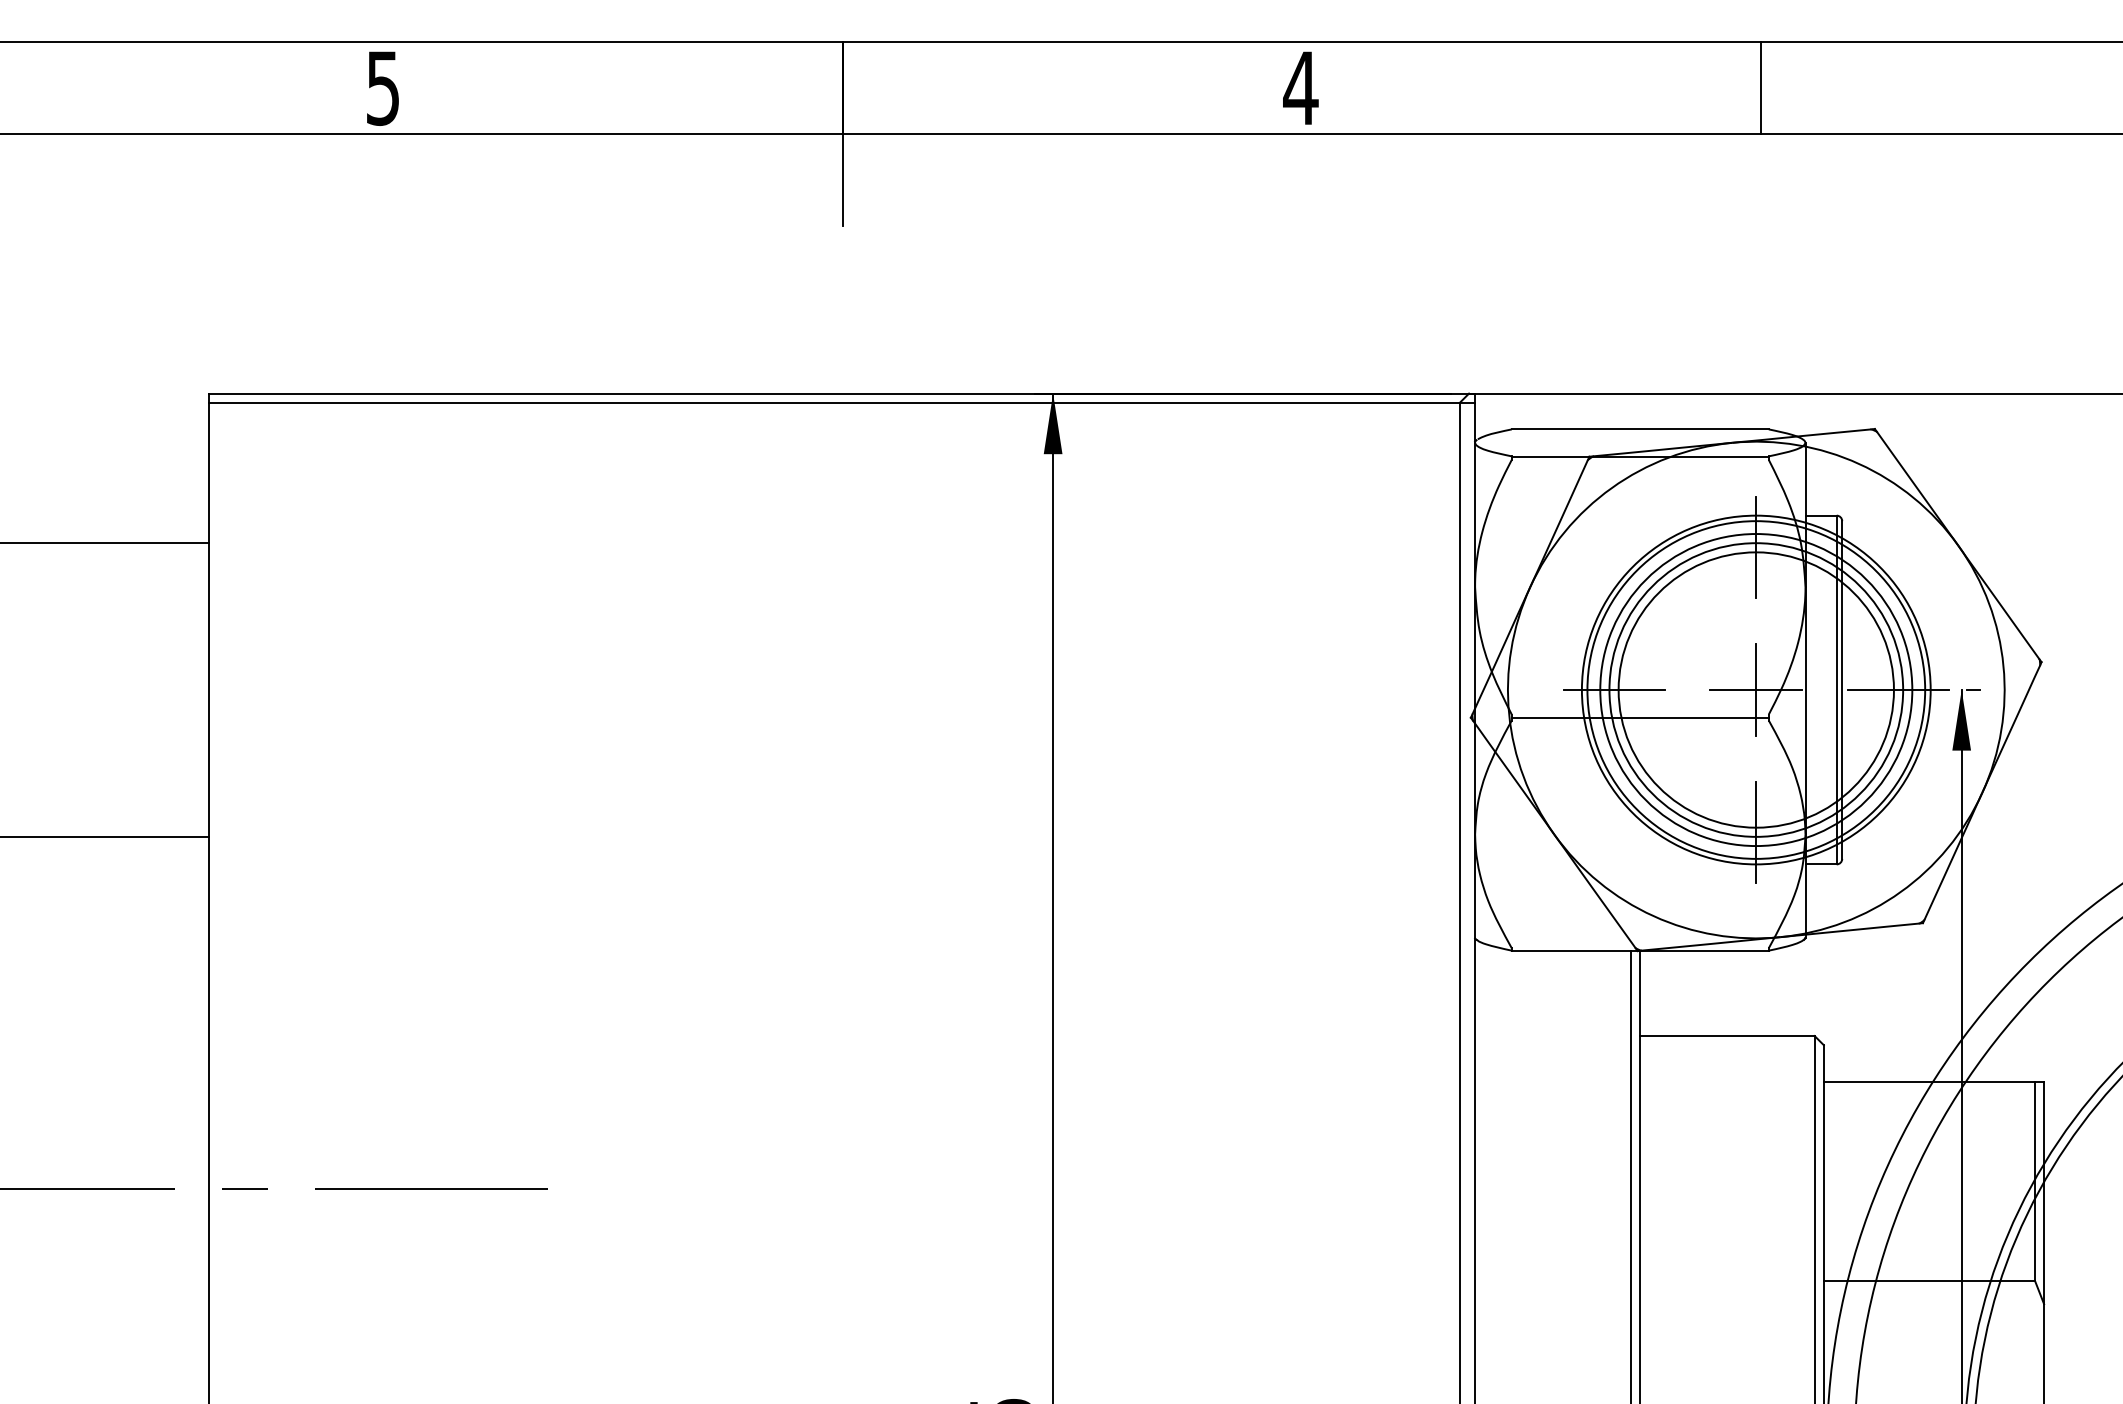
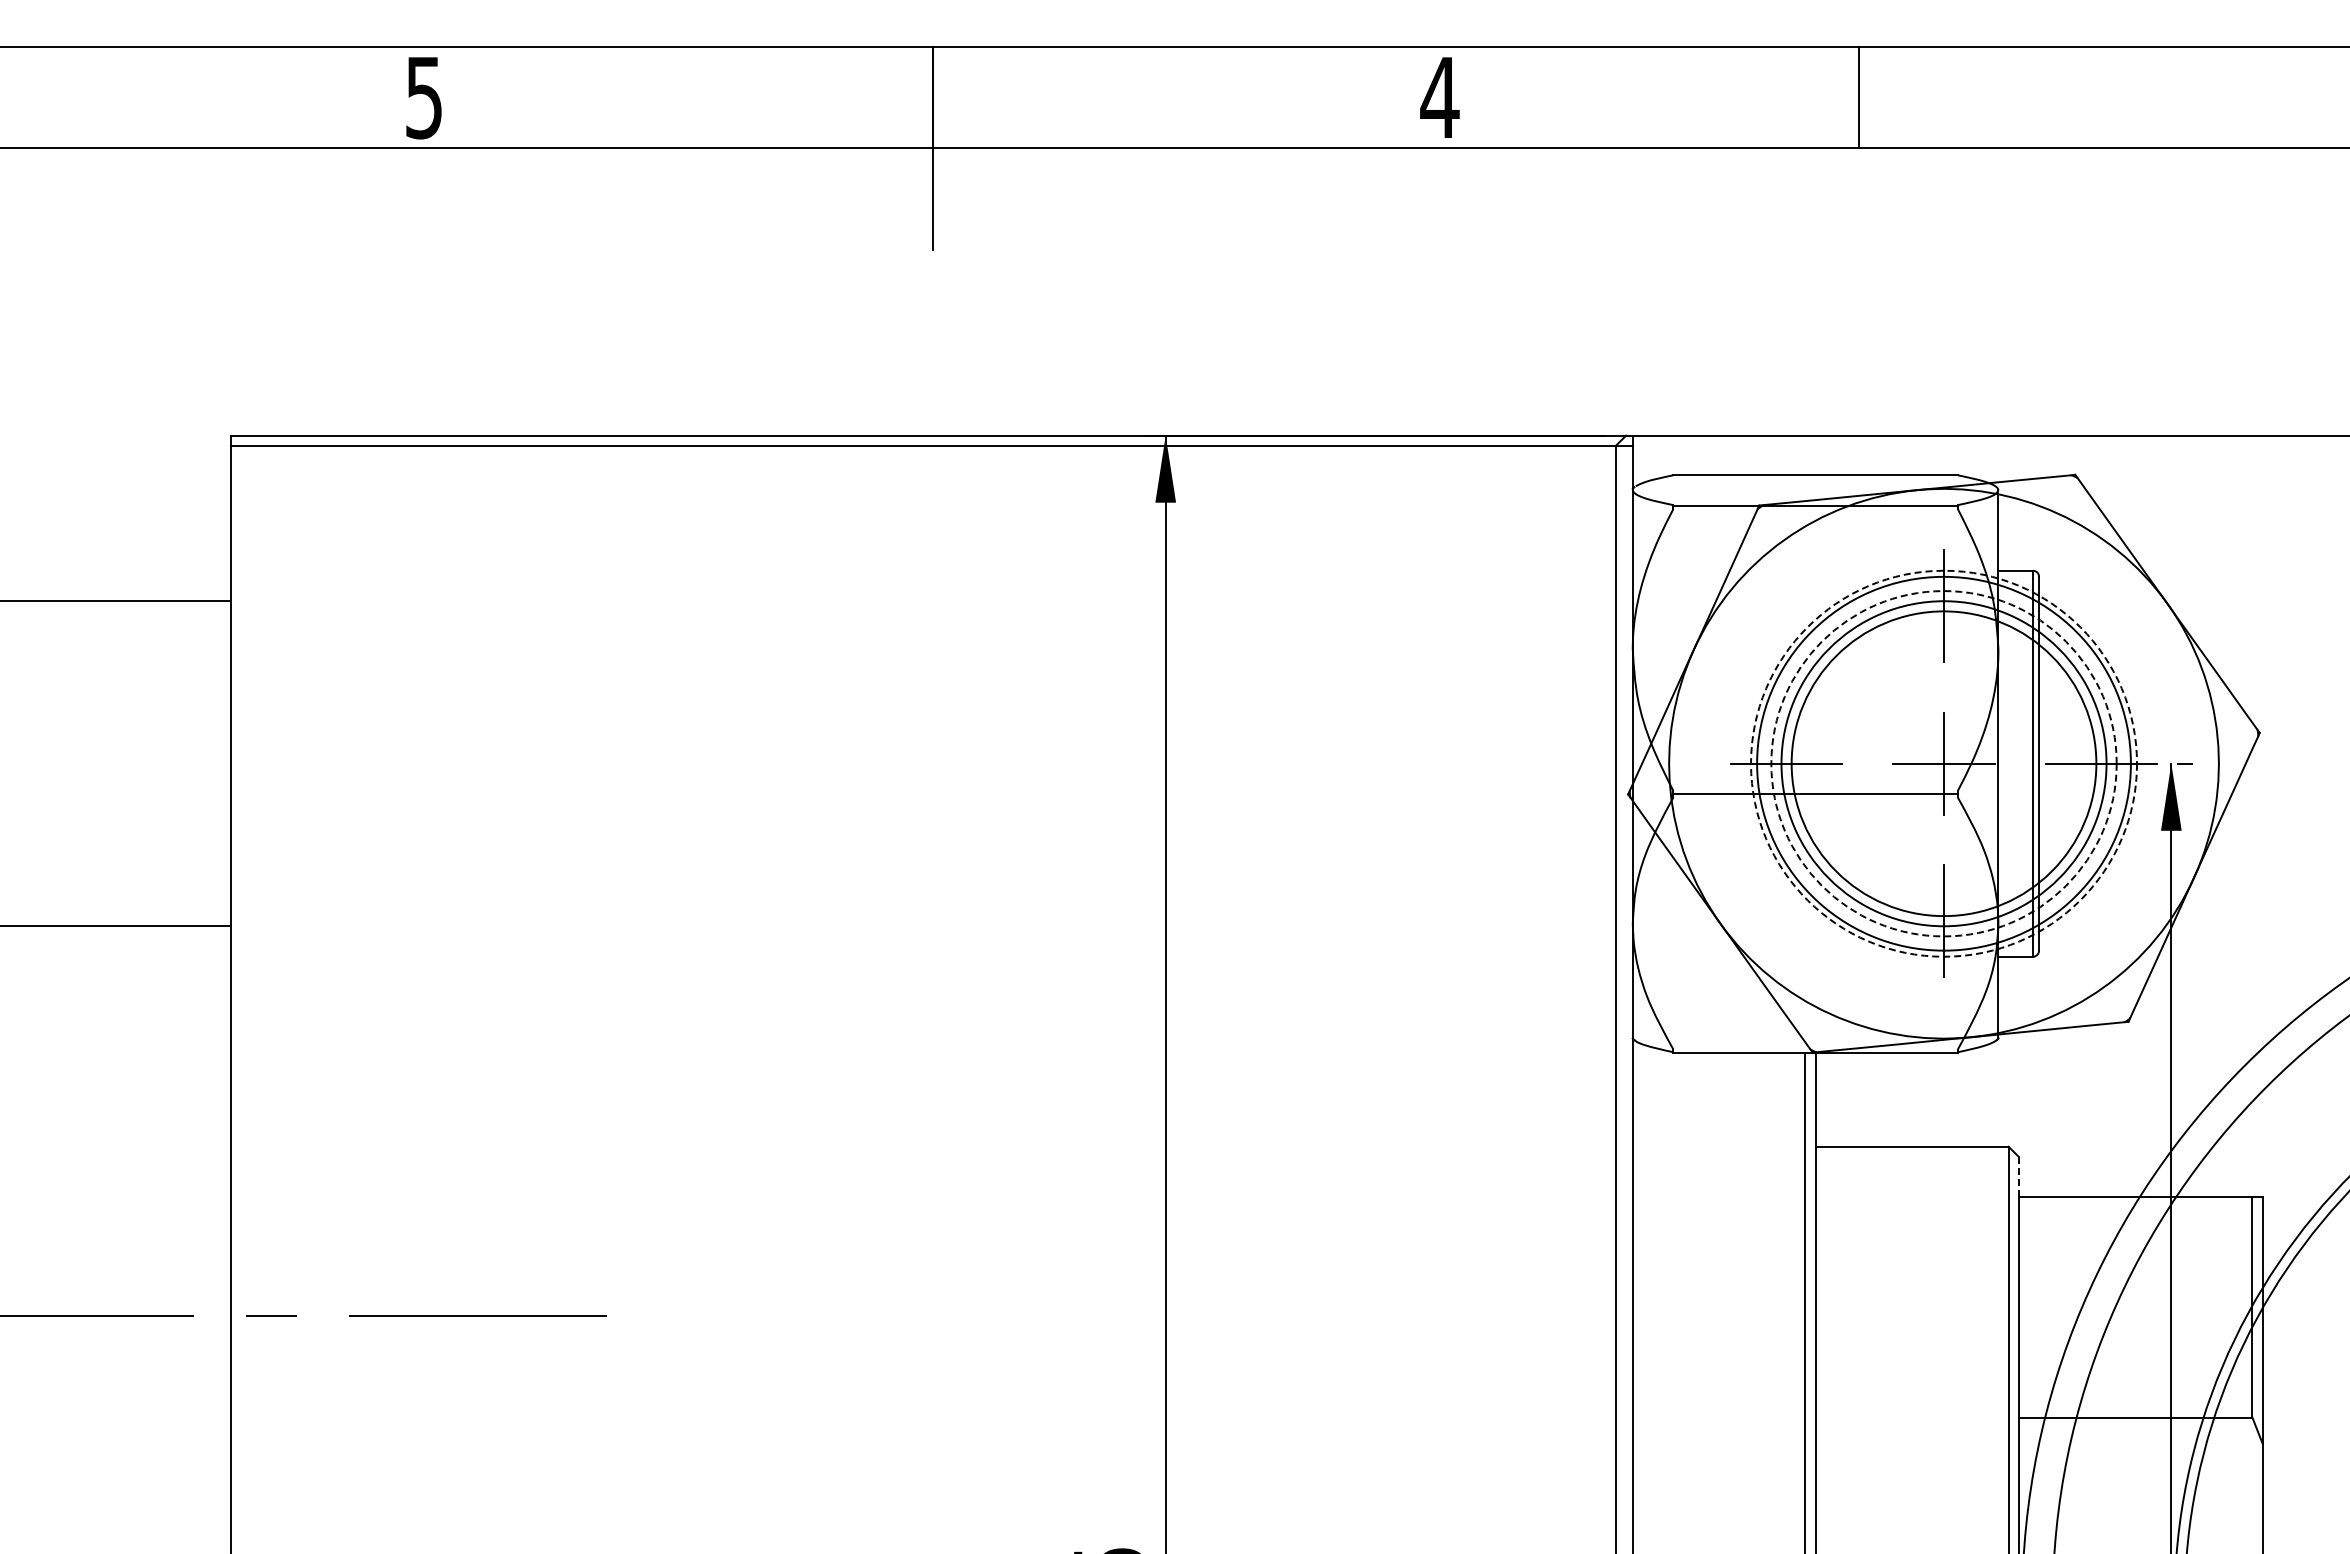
line: (1760, 88) -> (1858, 97), moved
circle: (1755, 689) -> (1943, 763), solid -> dashed
circle: (1756, 689) -> (1944, 763), solid -> dashed
line: (1823, 1063) -> (2018, 1177), solid -> dashed

